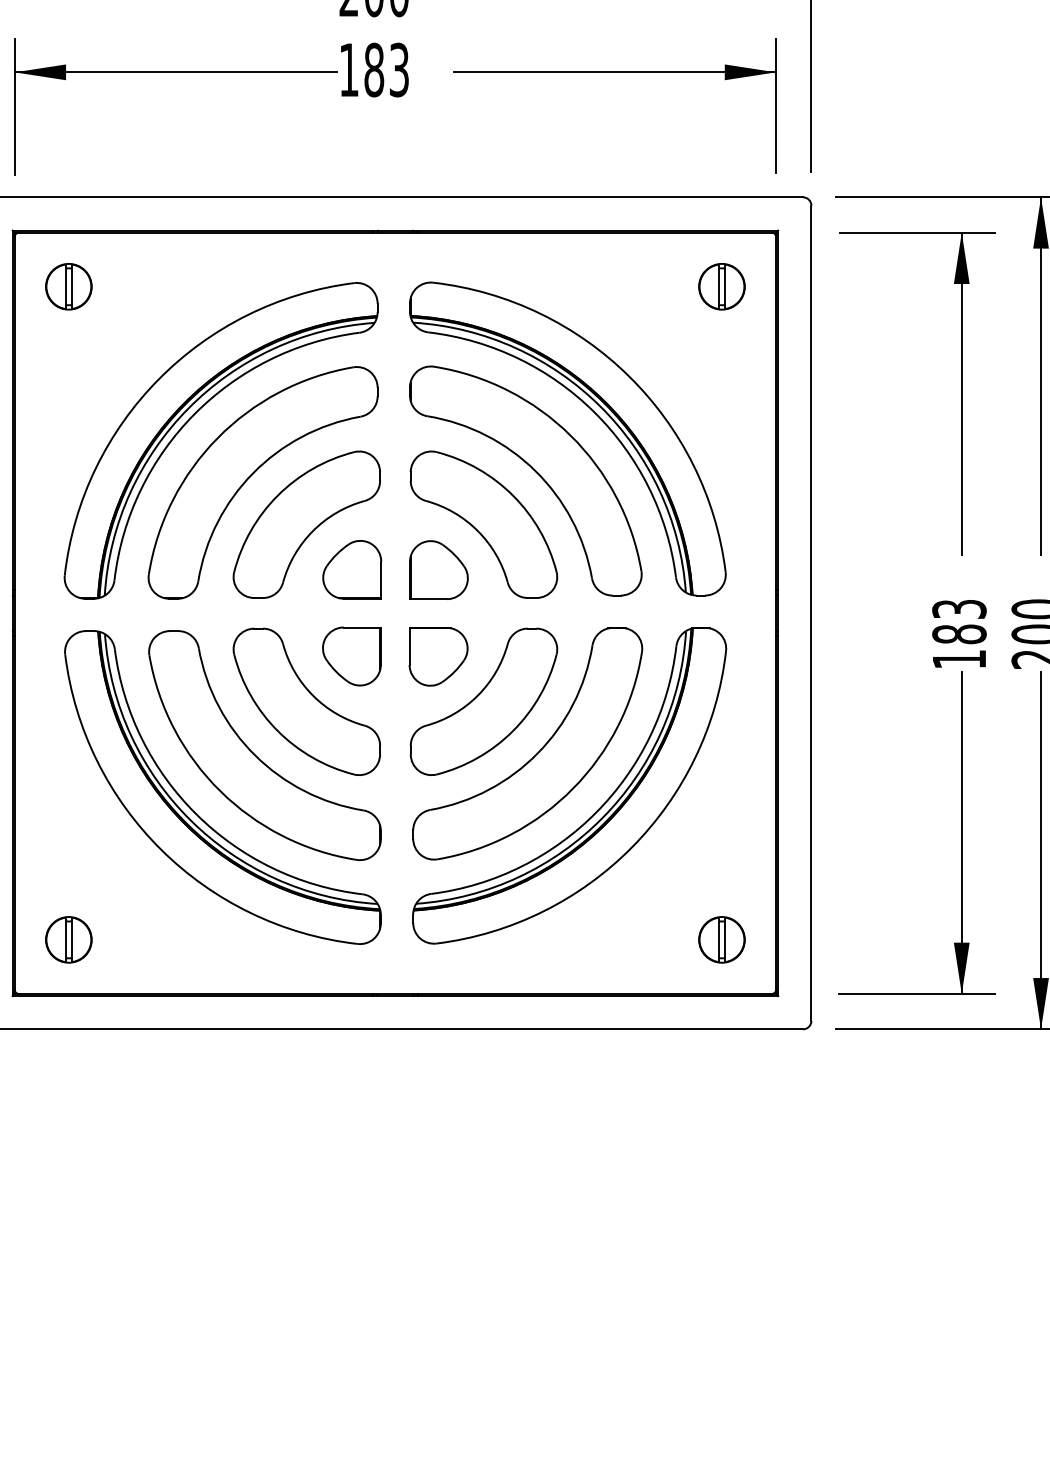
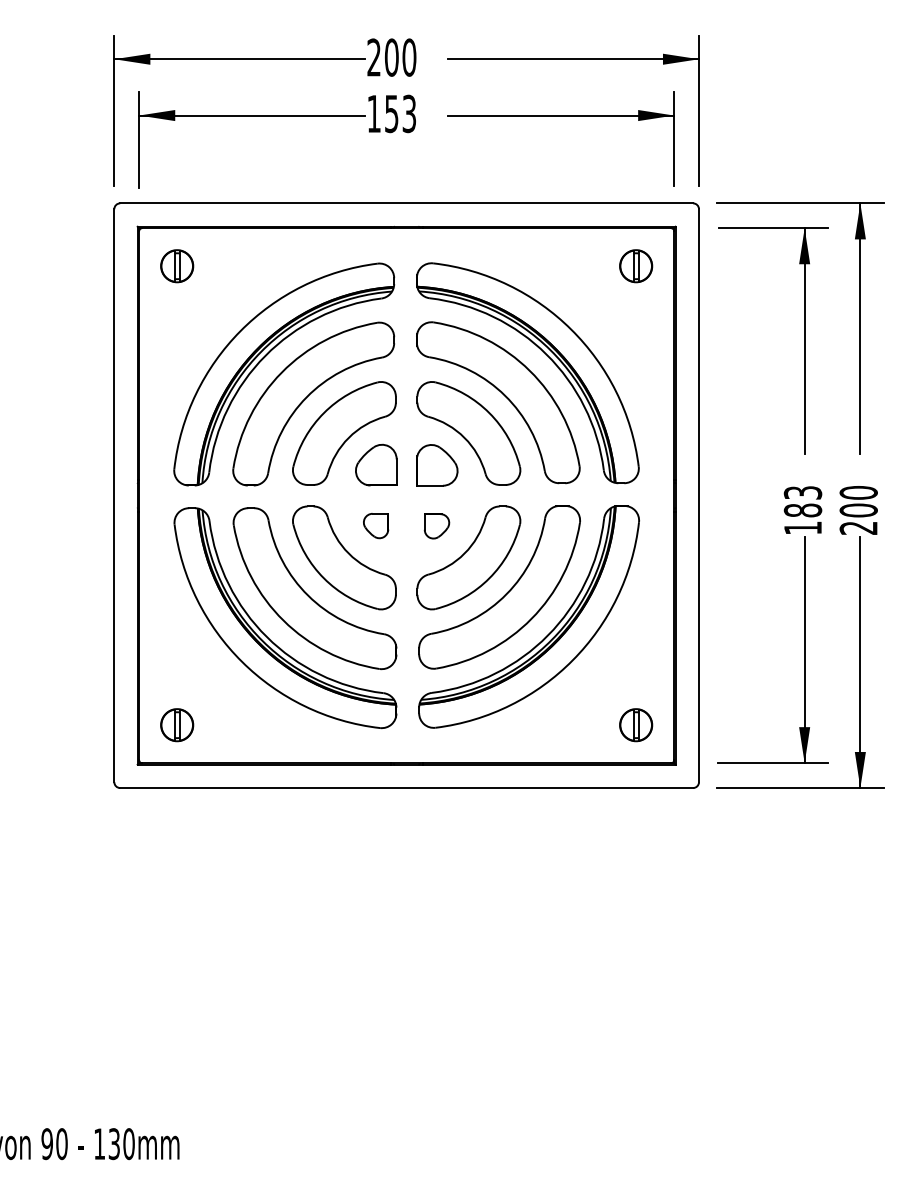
text: (373, 69) -> (391, 113), 183 -> 153
part: (351, 655) -> (375, 525), size x0.6
part: (437, 657) -> (436, 526), size x0.6

